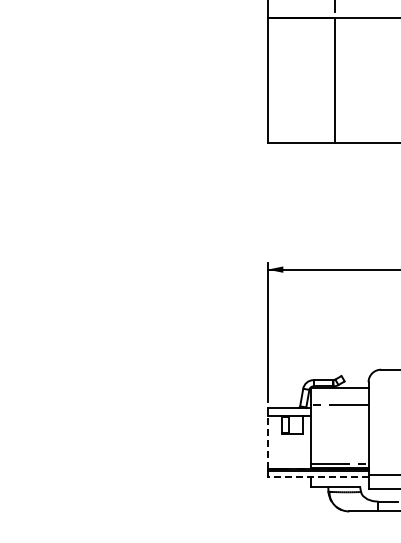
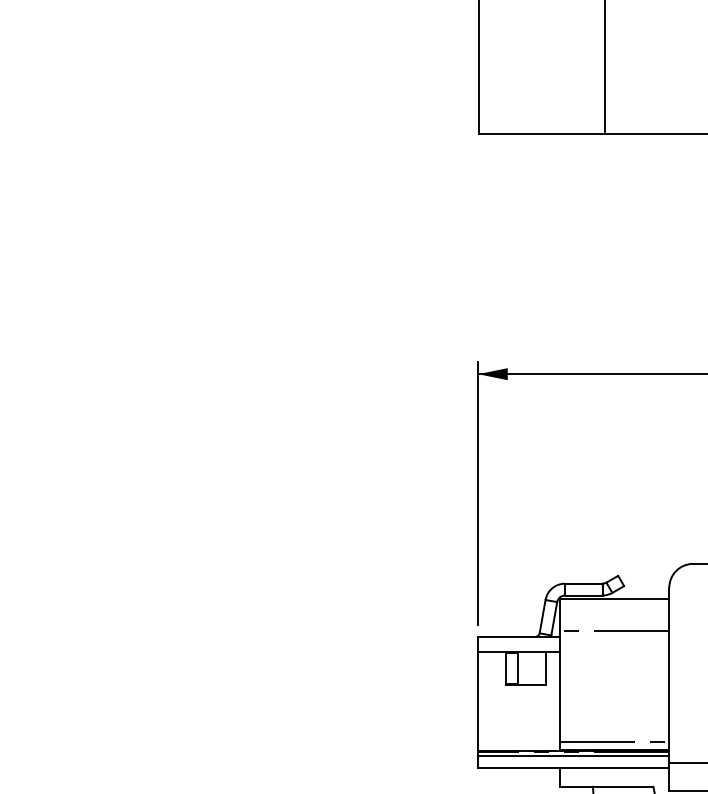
line: (267, 441) -> (477, 699), dashed -> solid
line: (317, 477) -> (572, 768), dashed -> solid

